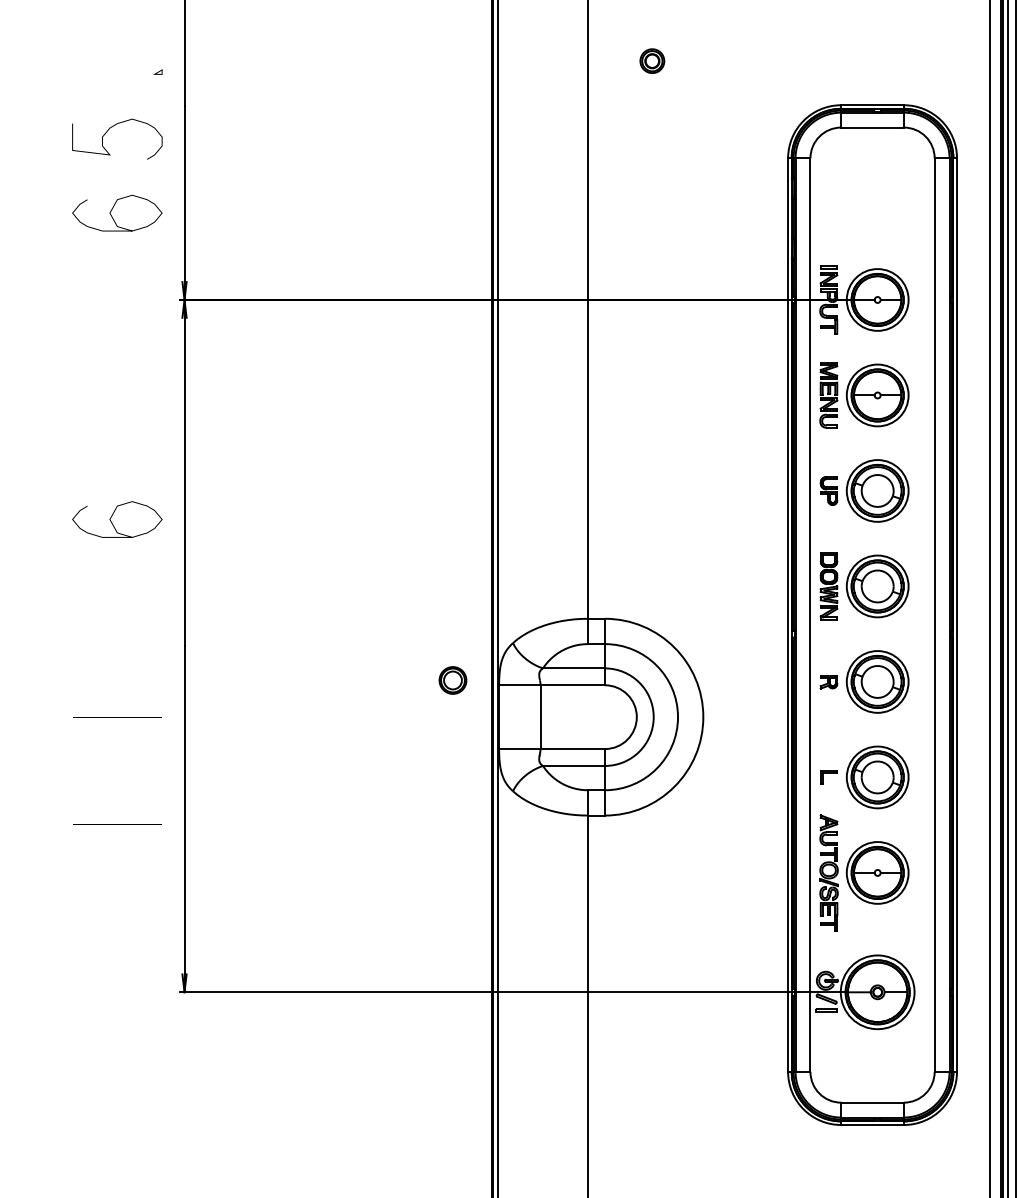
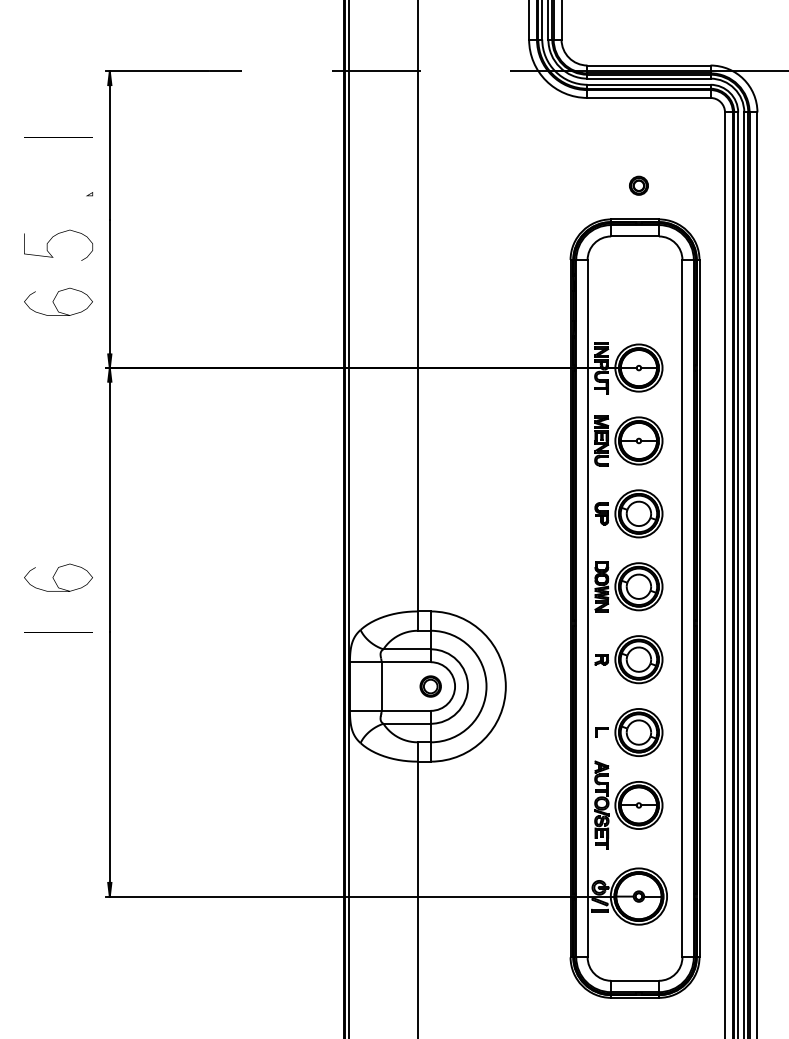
part: (651, 60) -> (638, 185), moved
curve: (112, 516) -> (54, 575), moved
part: (452, 680) -> (430, 686), moved
line: (117, 824) -> (58, 632), moved

